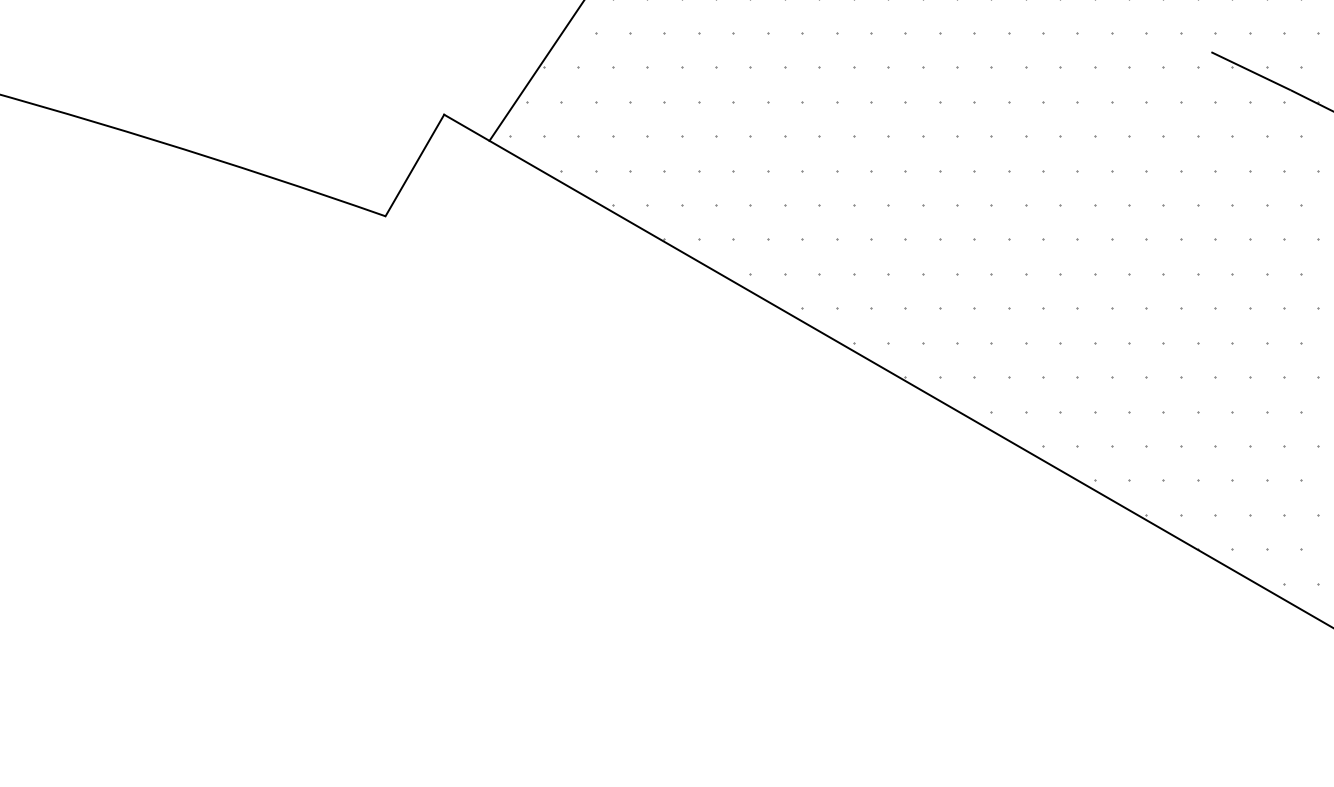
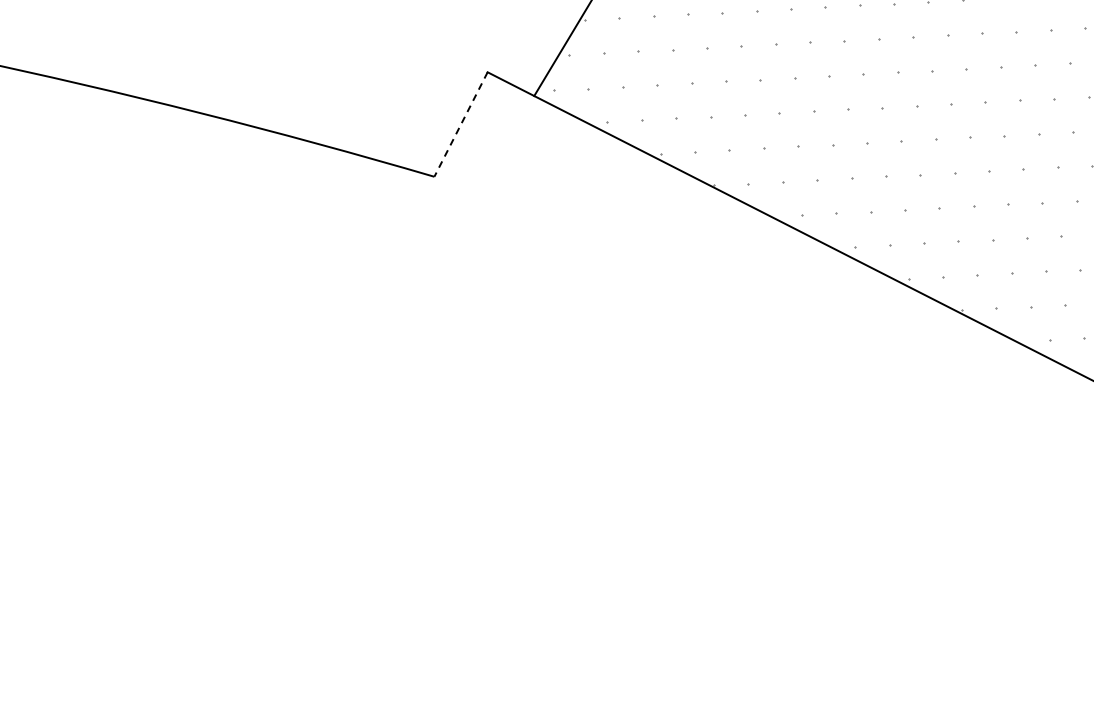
line: (414, 165) -> (460, 124), solid -> dashed

